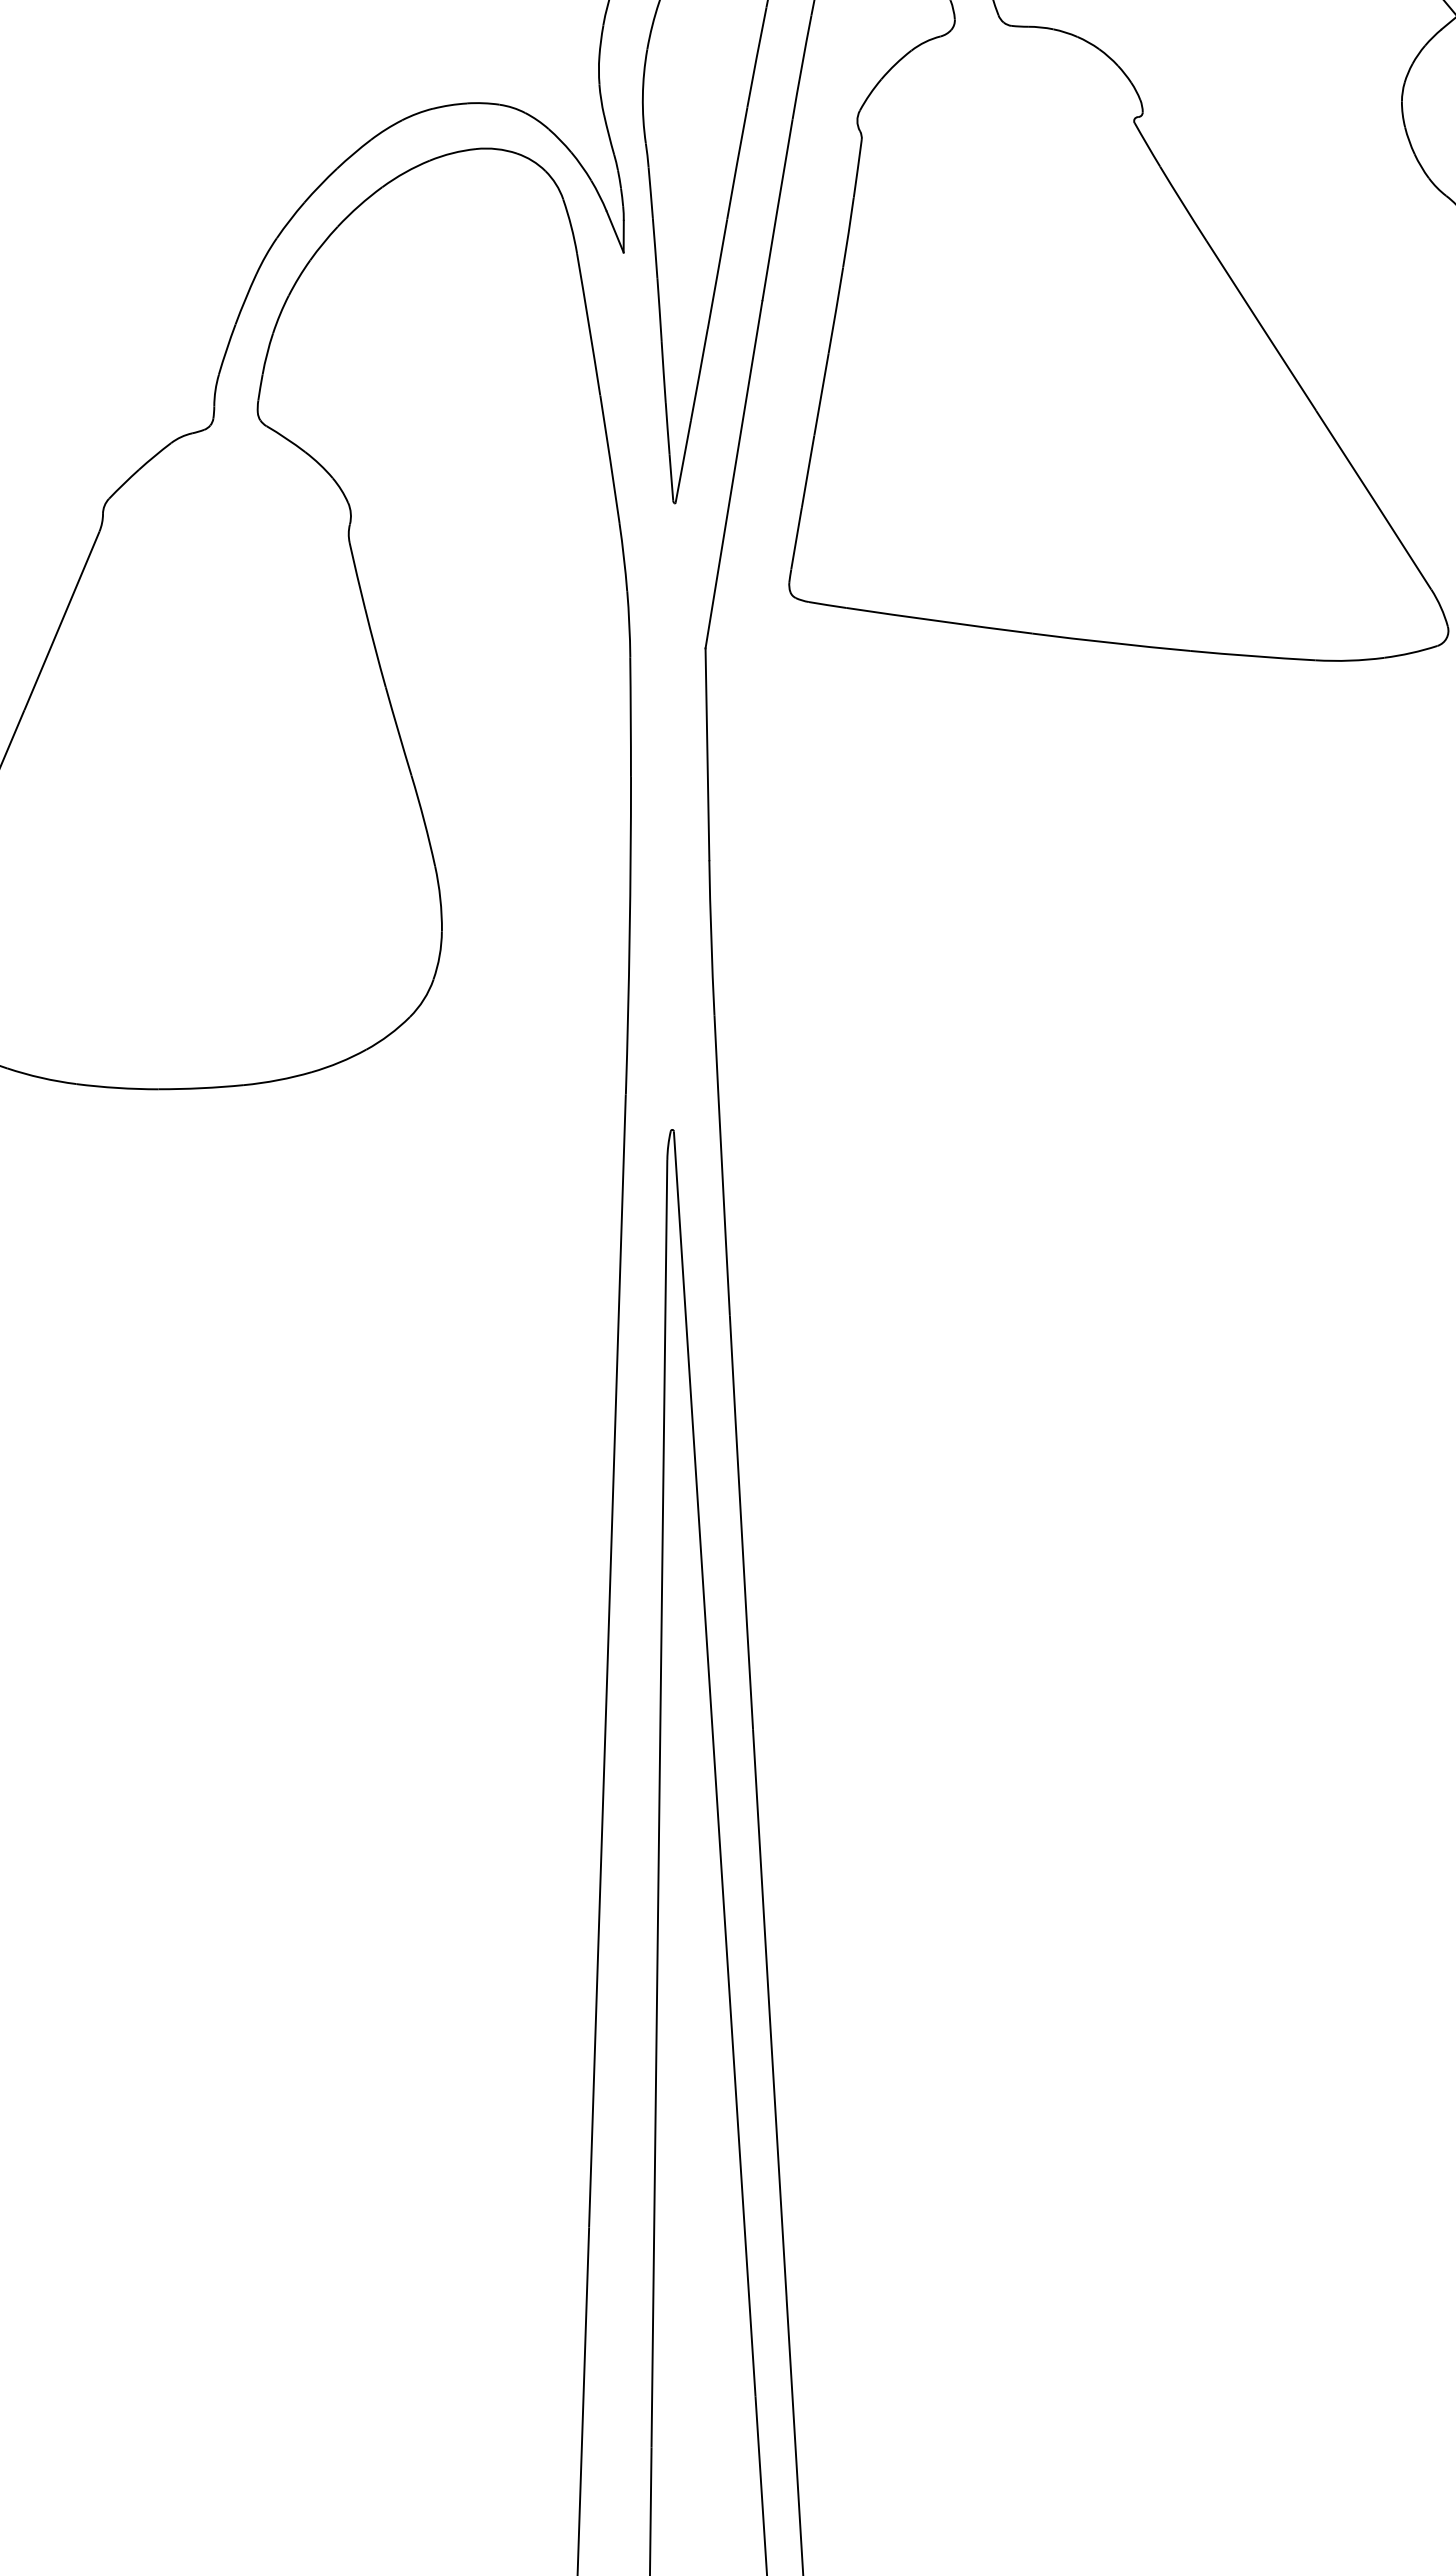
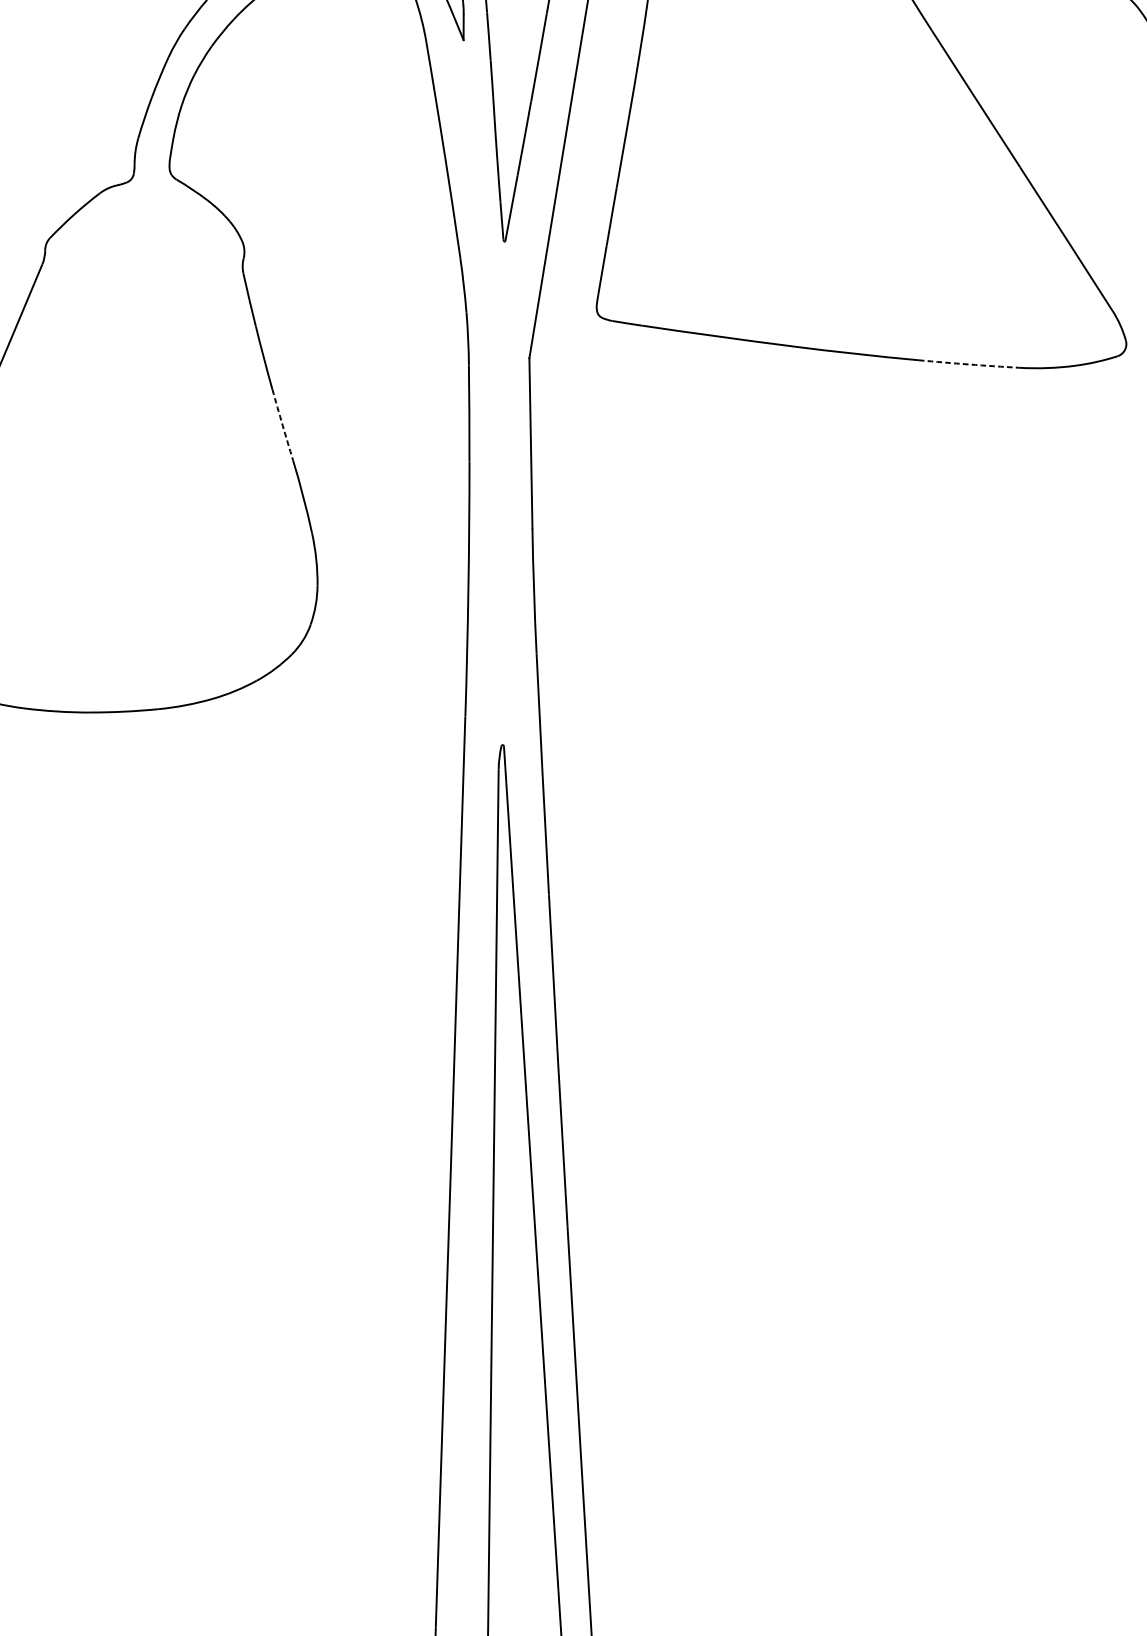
arc: (1252, 656) -> (968, 364), solid -> dashed
arc: (398, 731) -> (282, 425), solid -> dashed

